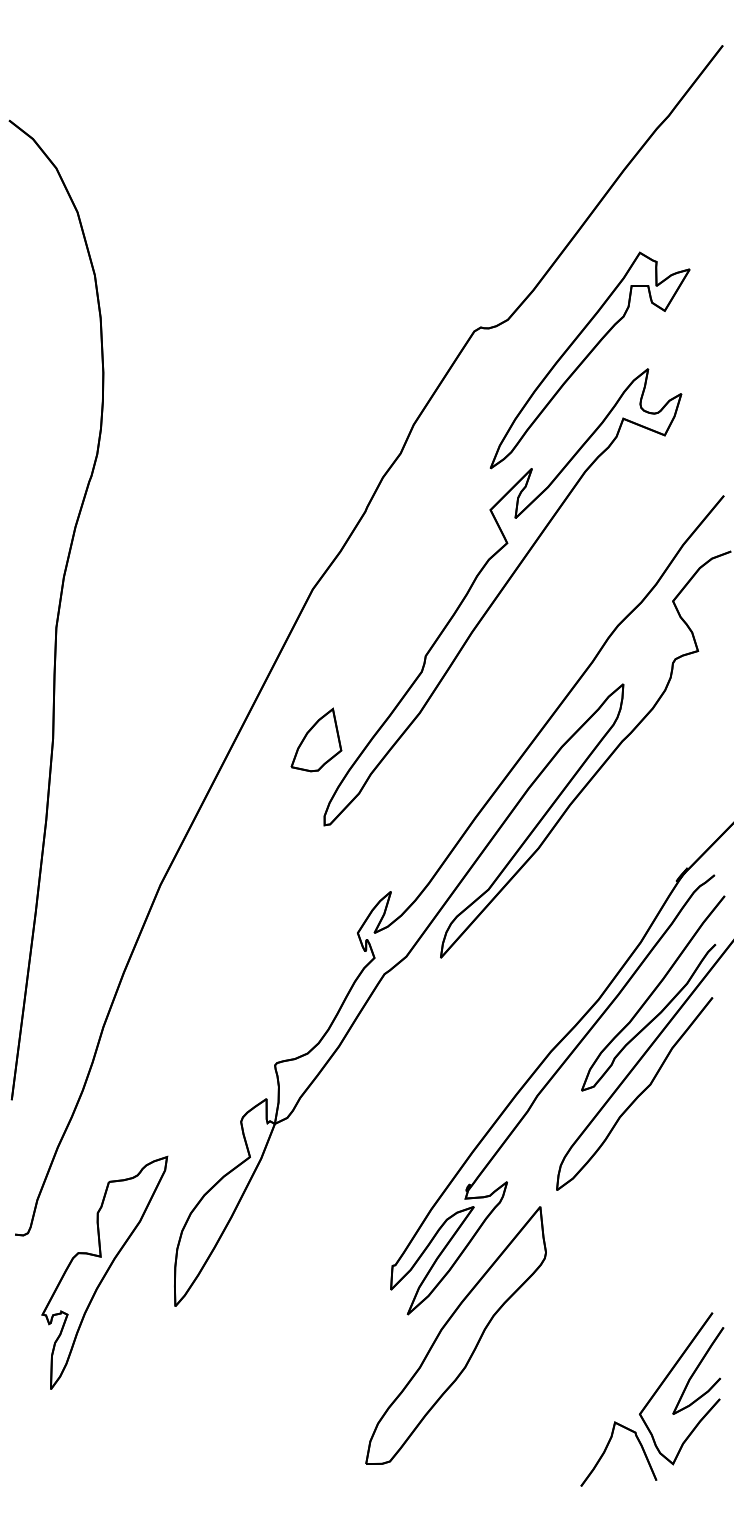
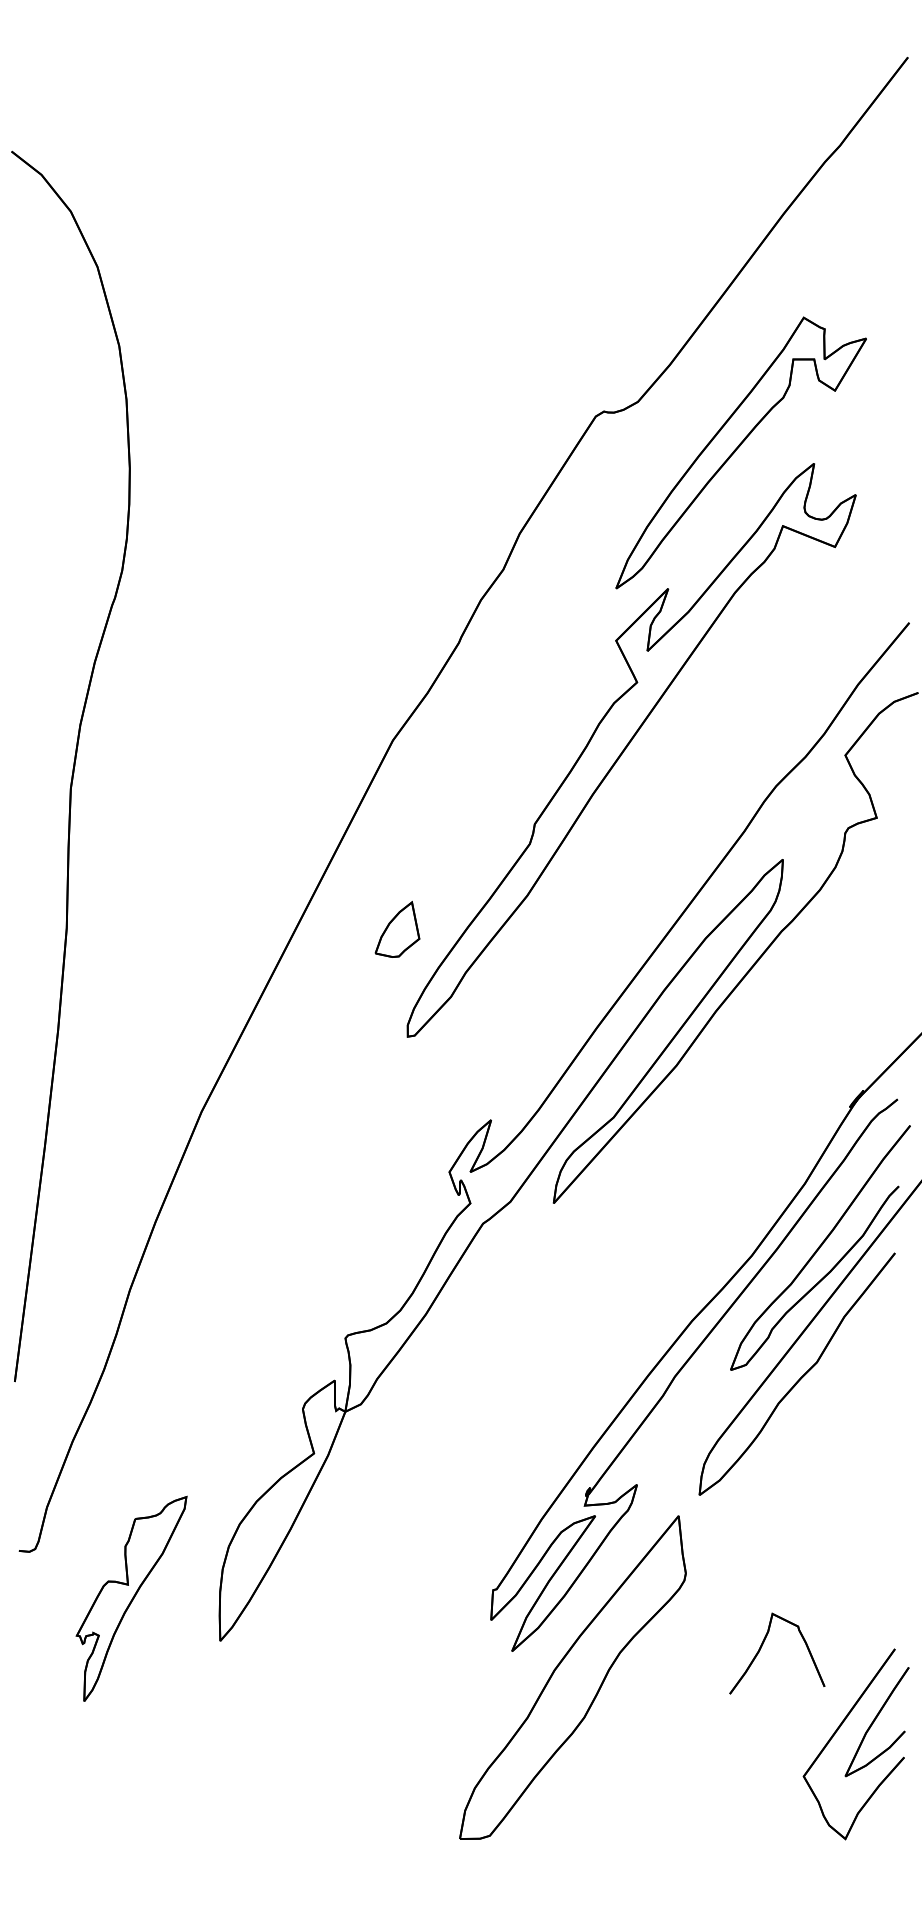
part: (316, 739) -> (397, 929), size x0.7
part: (104, 1272) -> (131, 1598), size x0.7
part: (607, 1448) -> (762, 1646), moved

